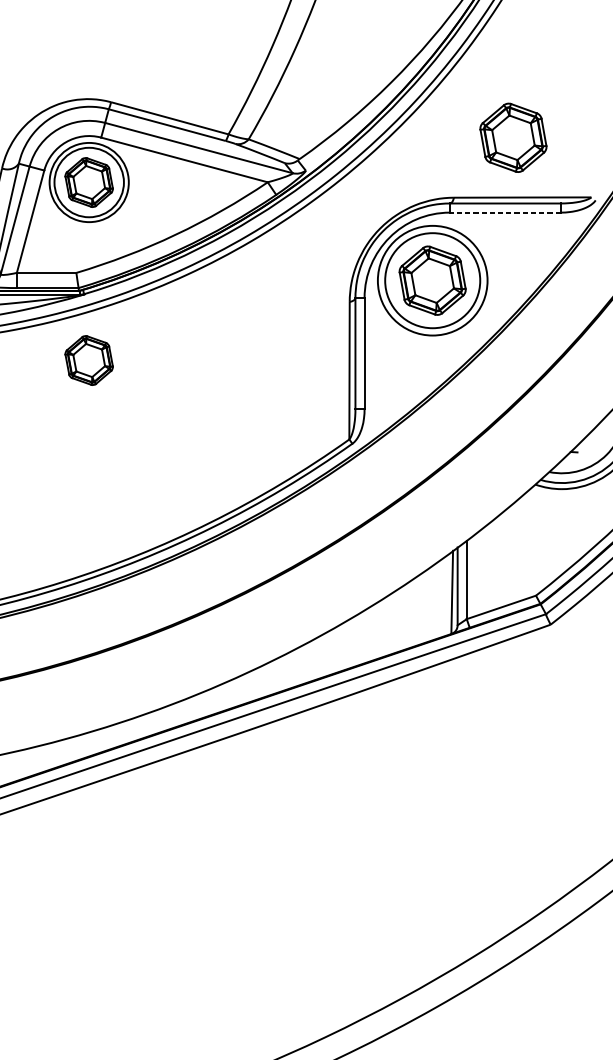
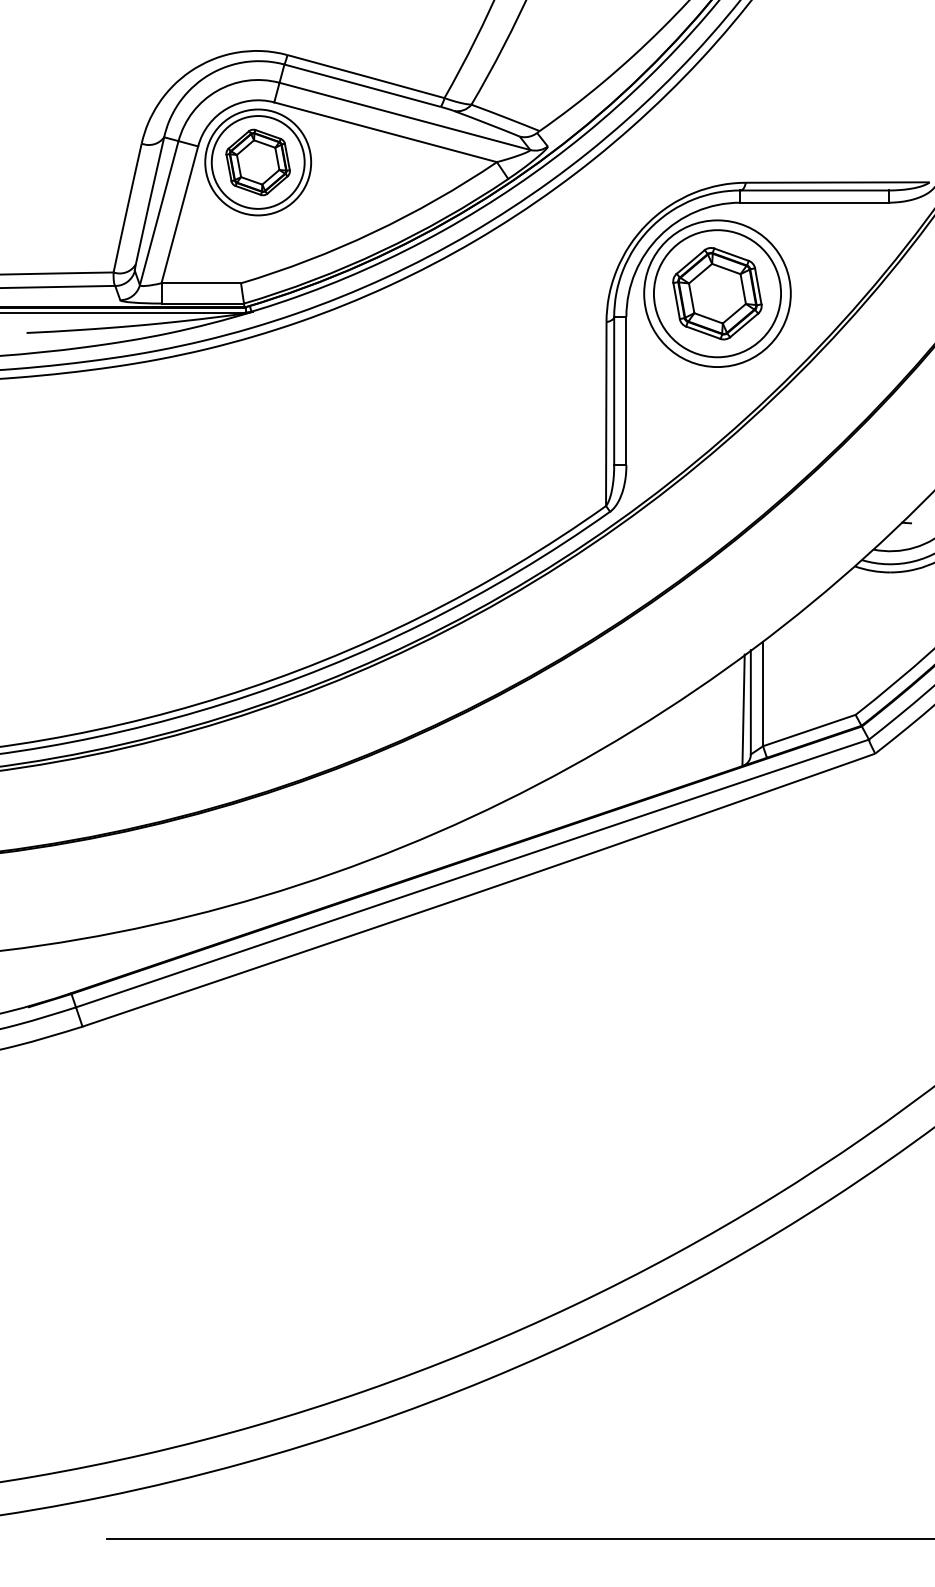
part: (513, 137) -> (825, 102), removed
line: (505, 212) -> (814, 202), dashed -> solid
part: (88, 360) -> (257, 400), removed

